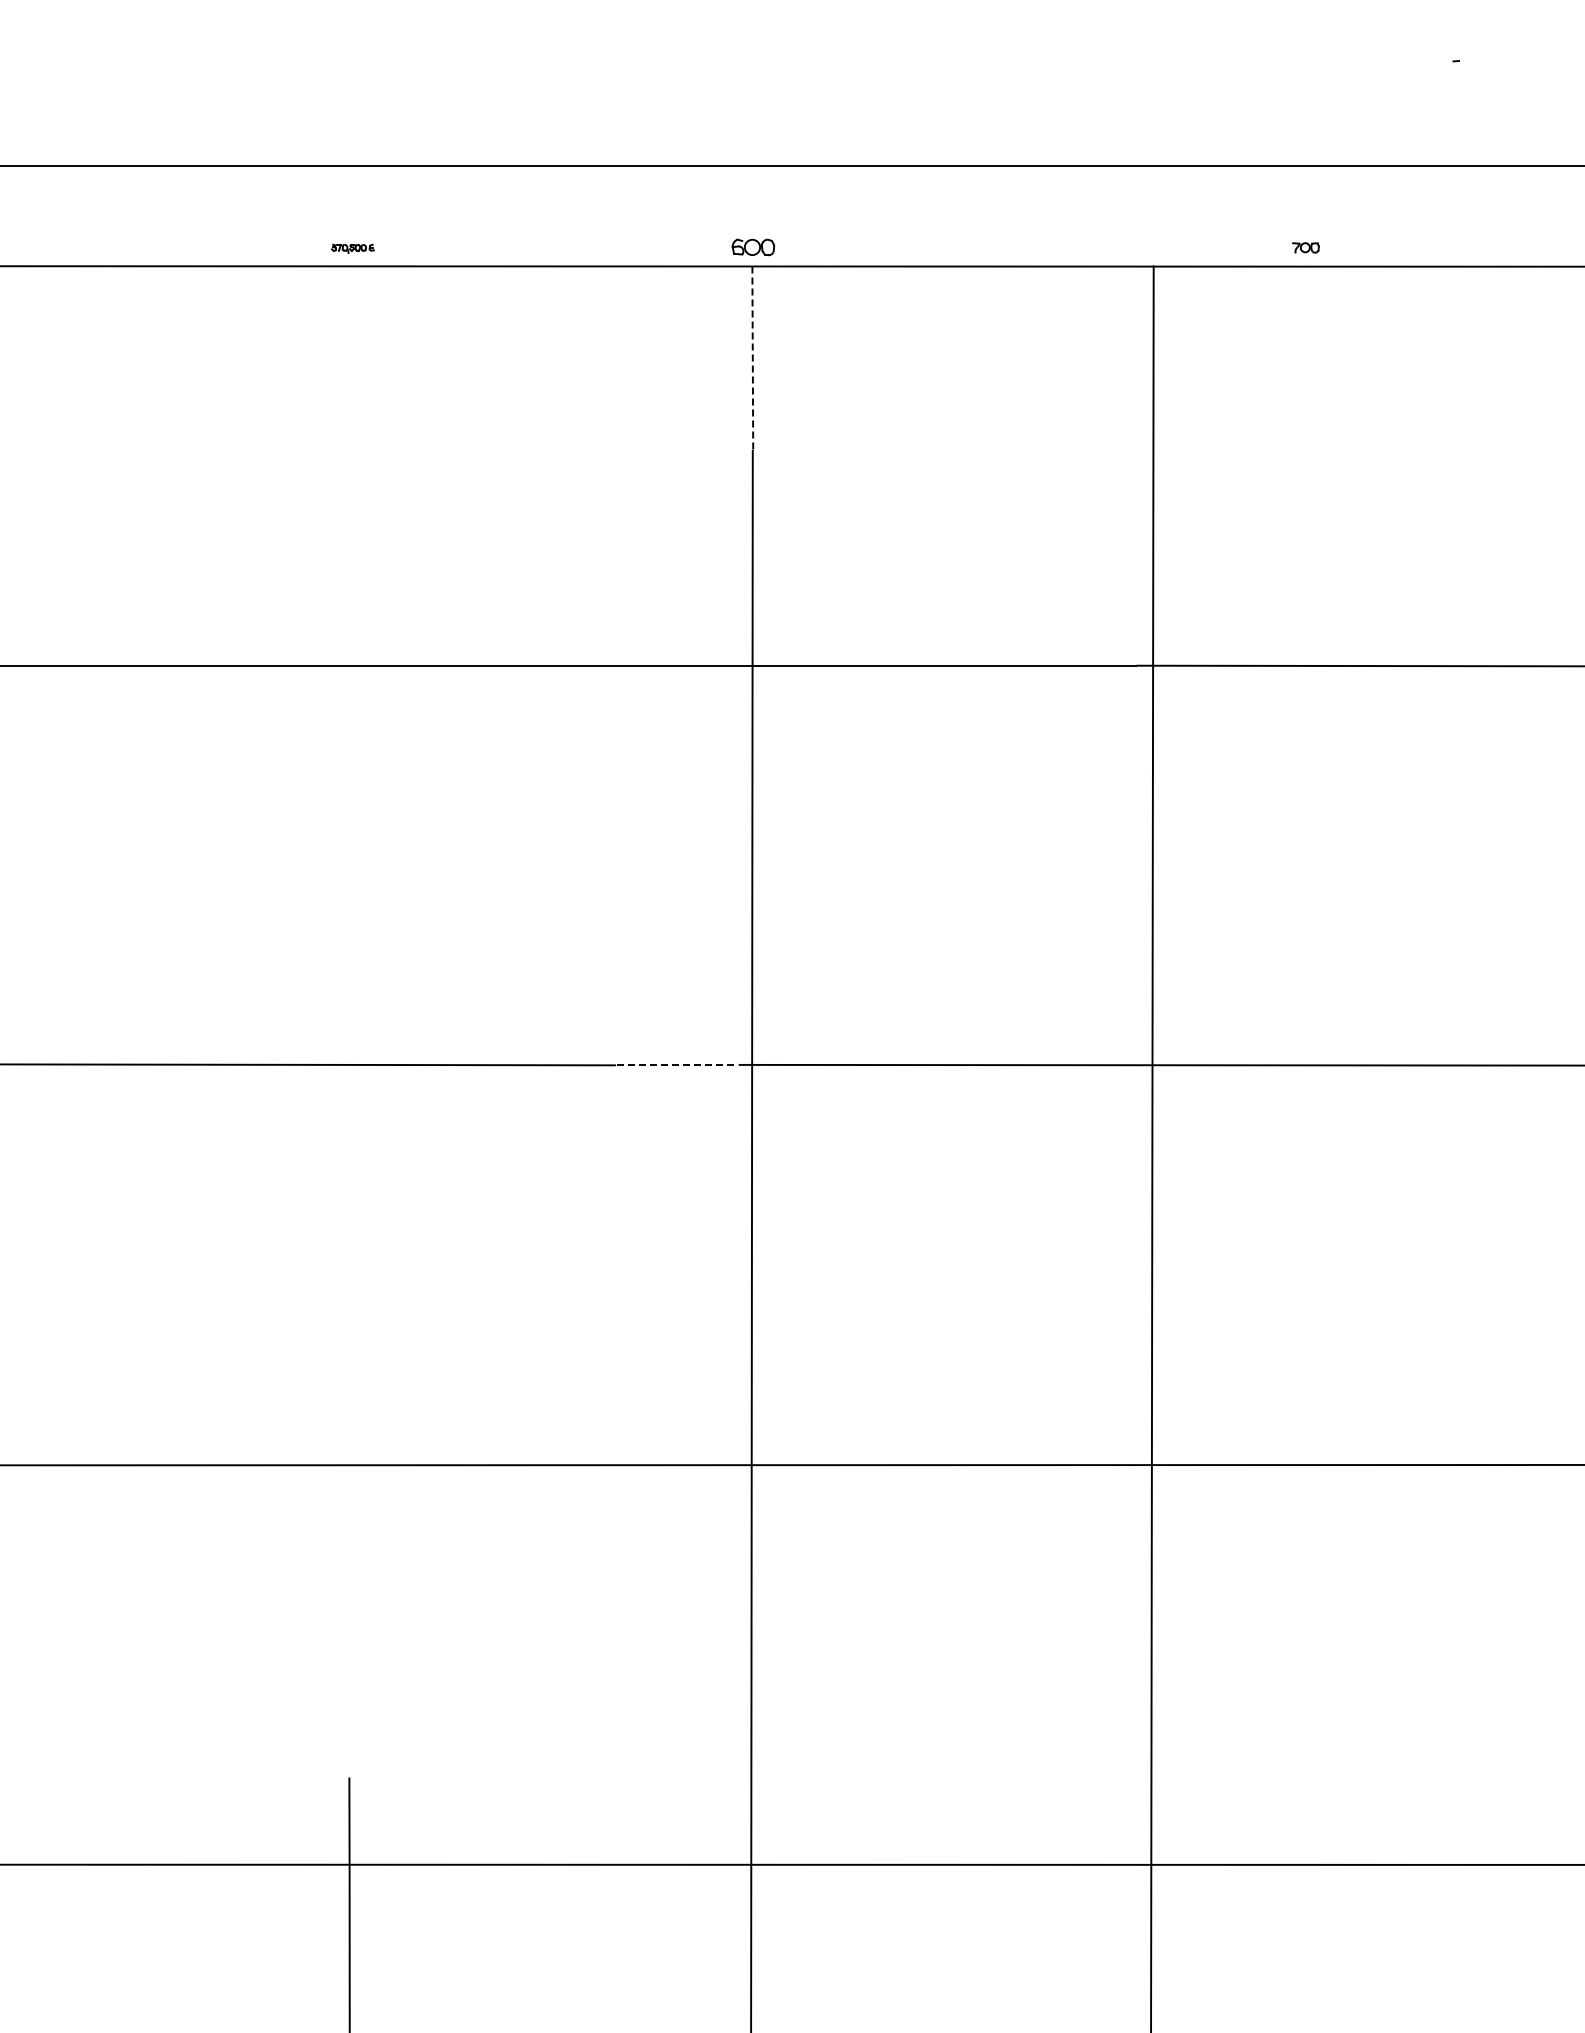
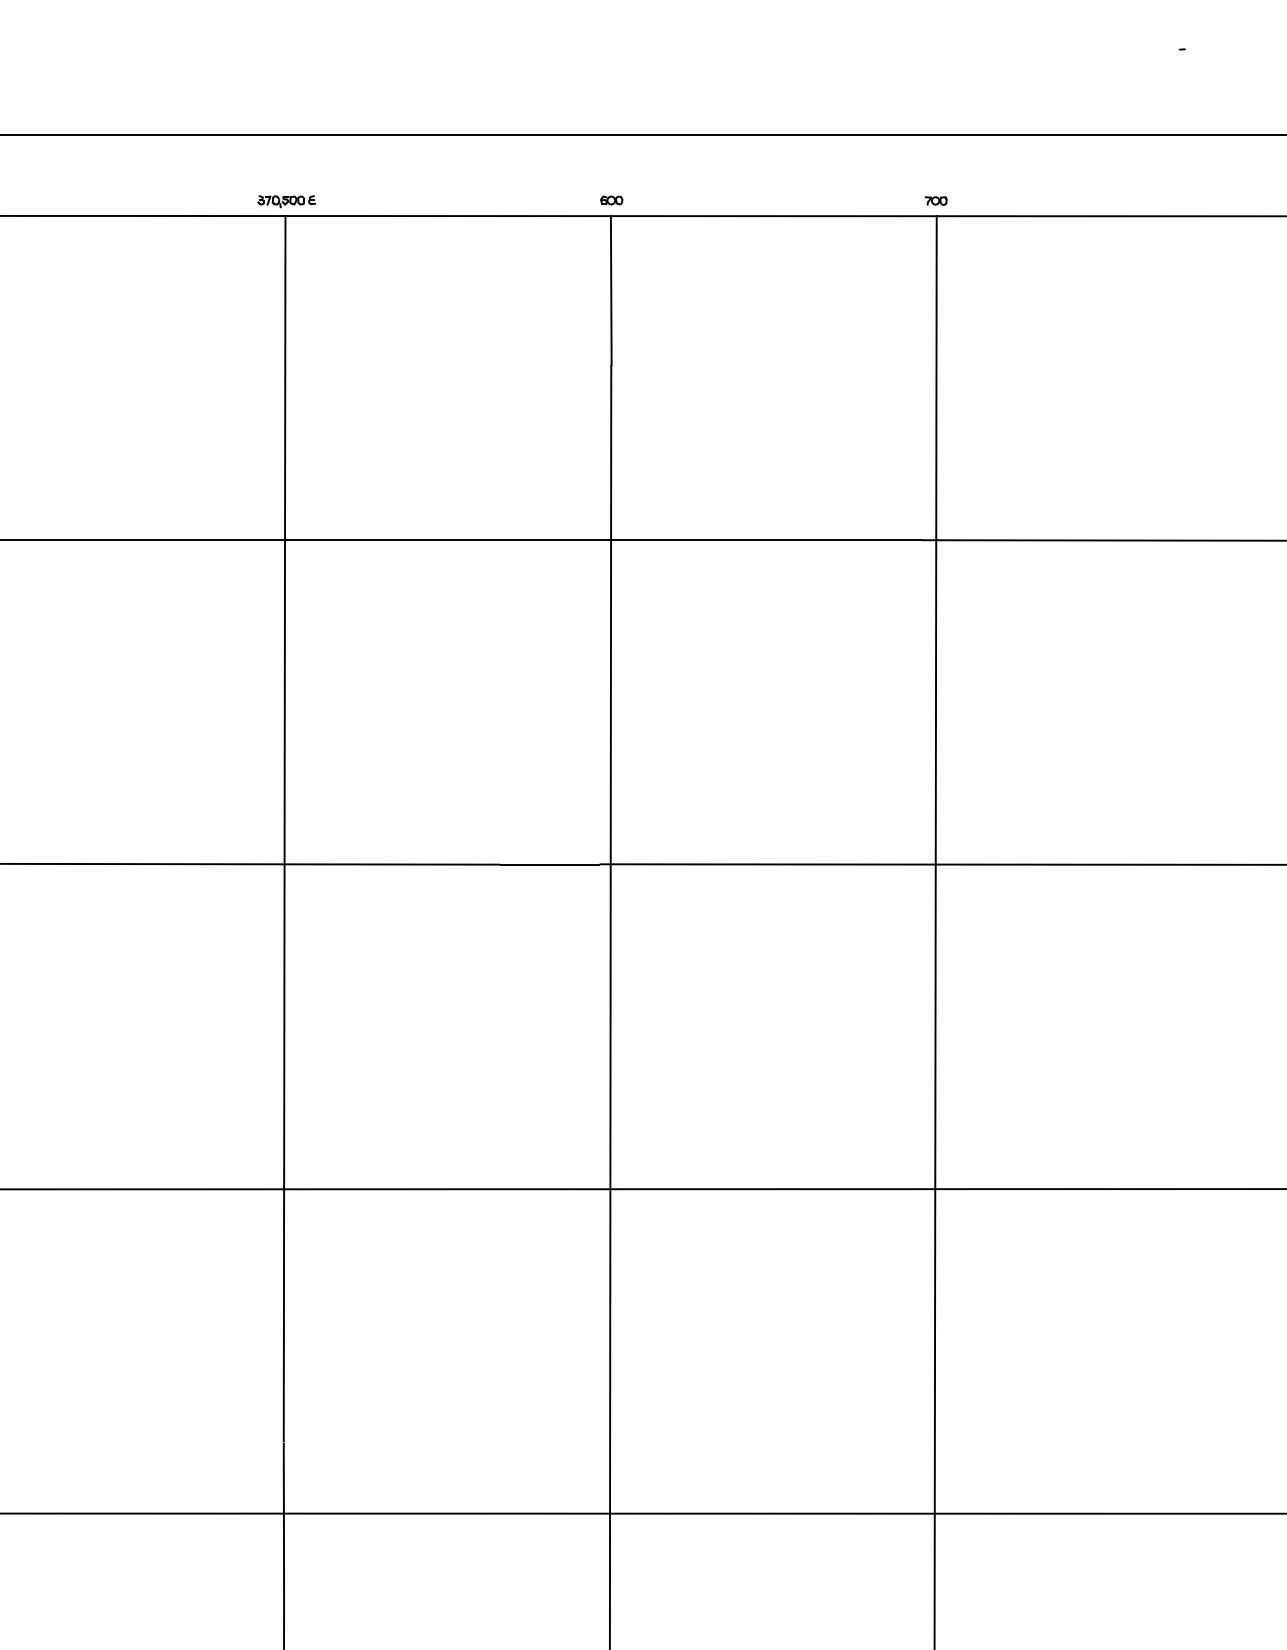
part: (753, 246) -> (611, 199), size x0.62
part: (1305, 247) -> (935, 200), moved
part: (352, 248) -> (286, 201), size x1.67
line: (752, 358) -> (611, 290), dashed -> solid
line: (350, 1020) -> (284, 828), added
line: (677, 1065) -> (550, 864), dashed -> solid

